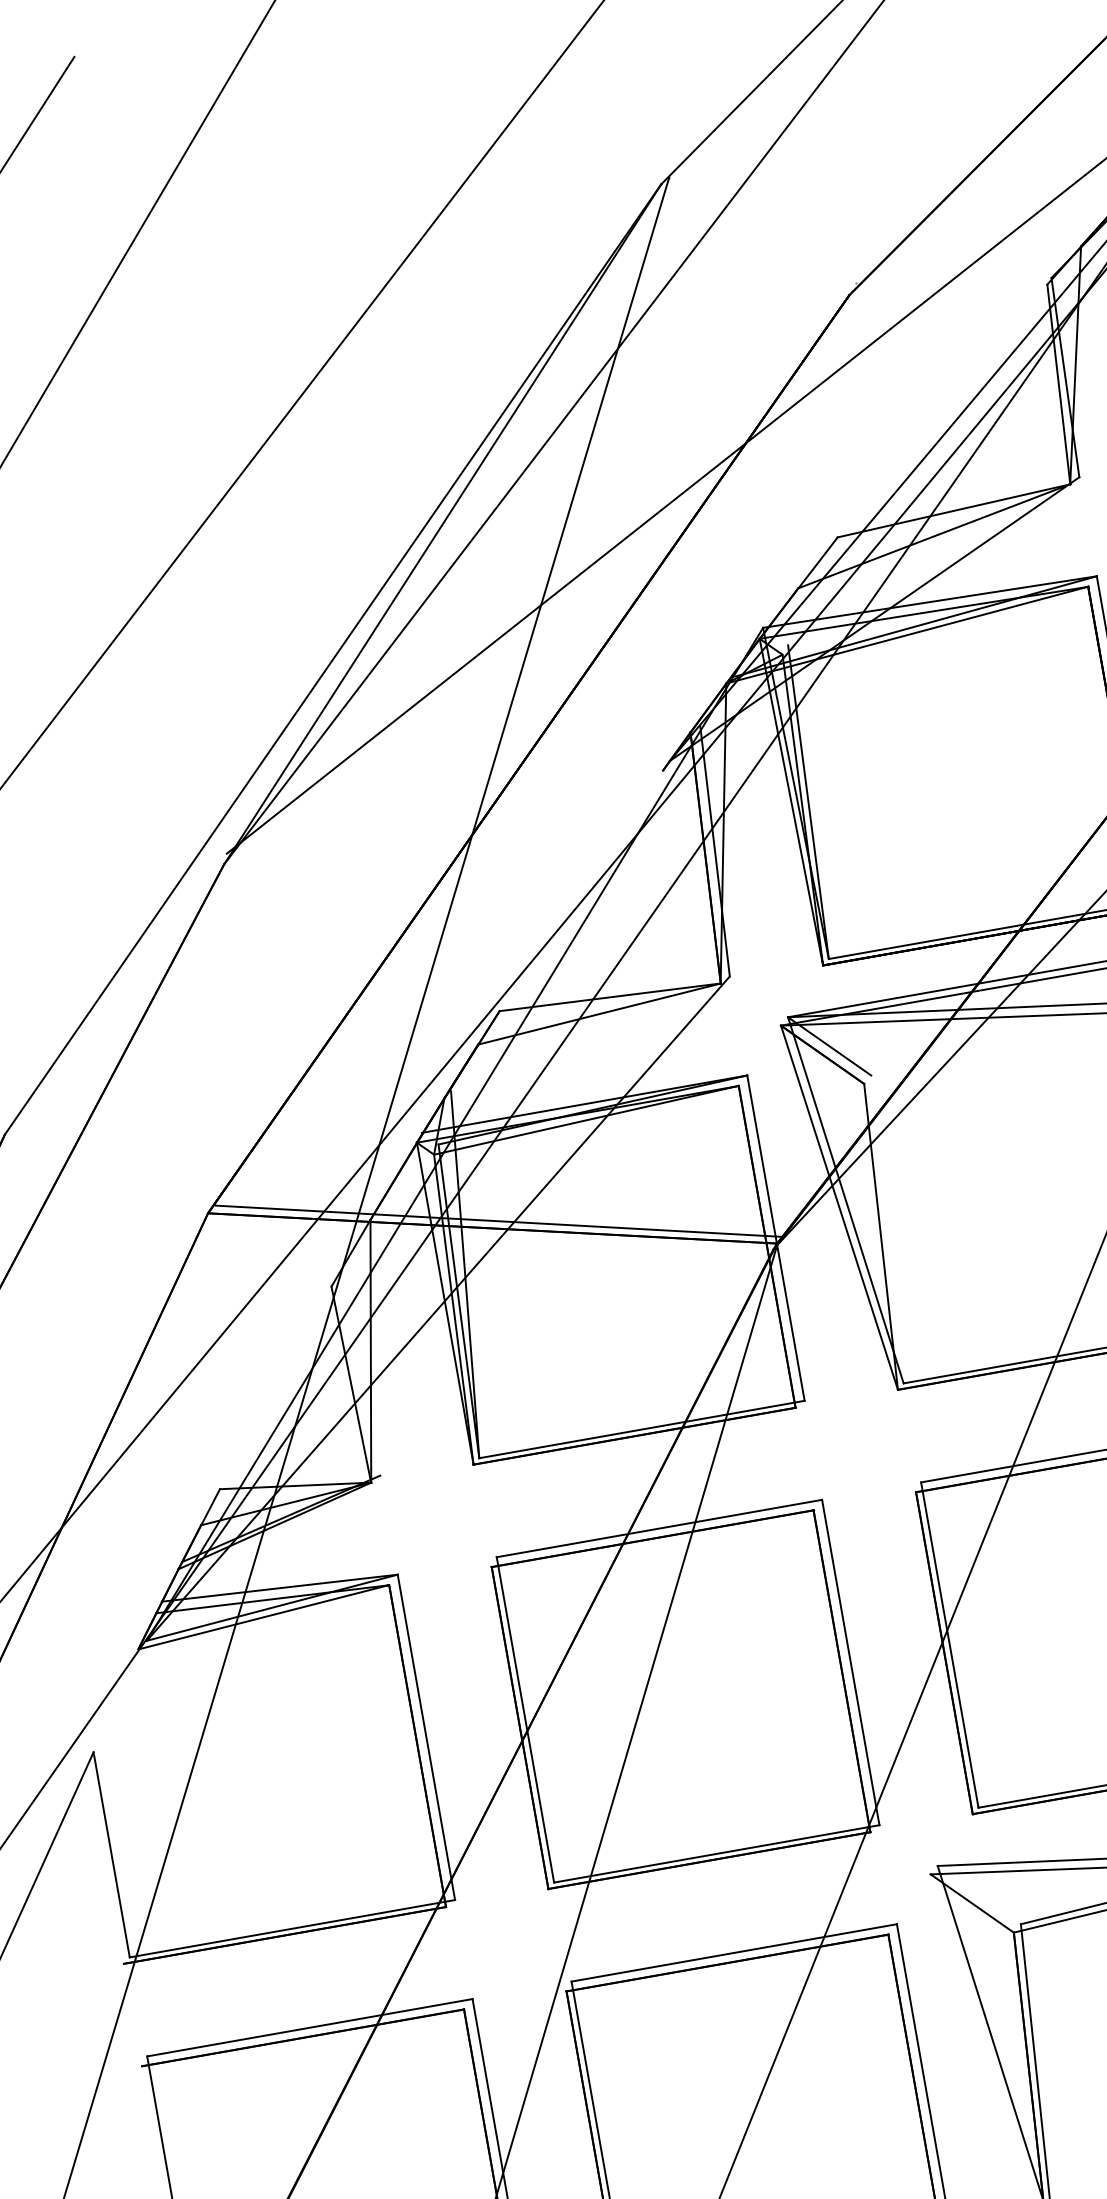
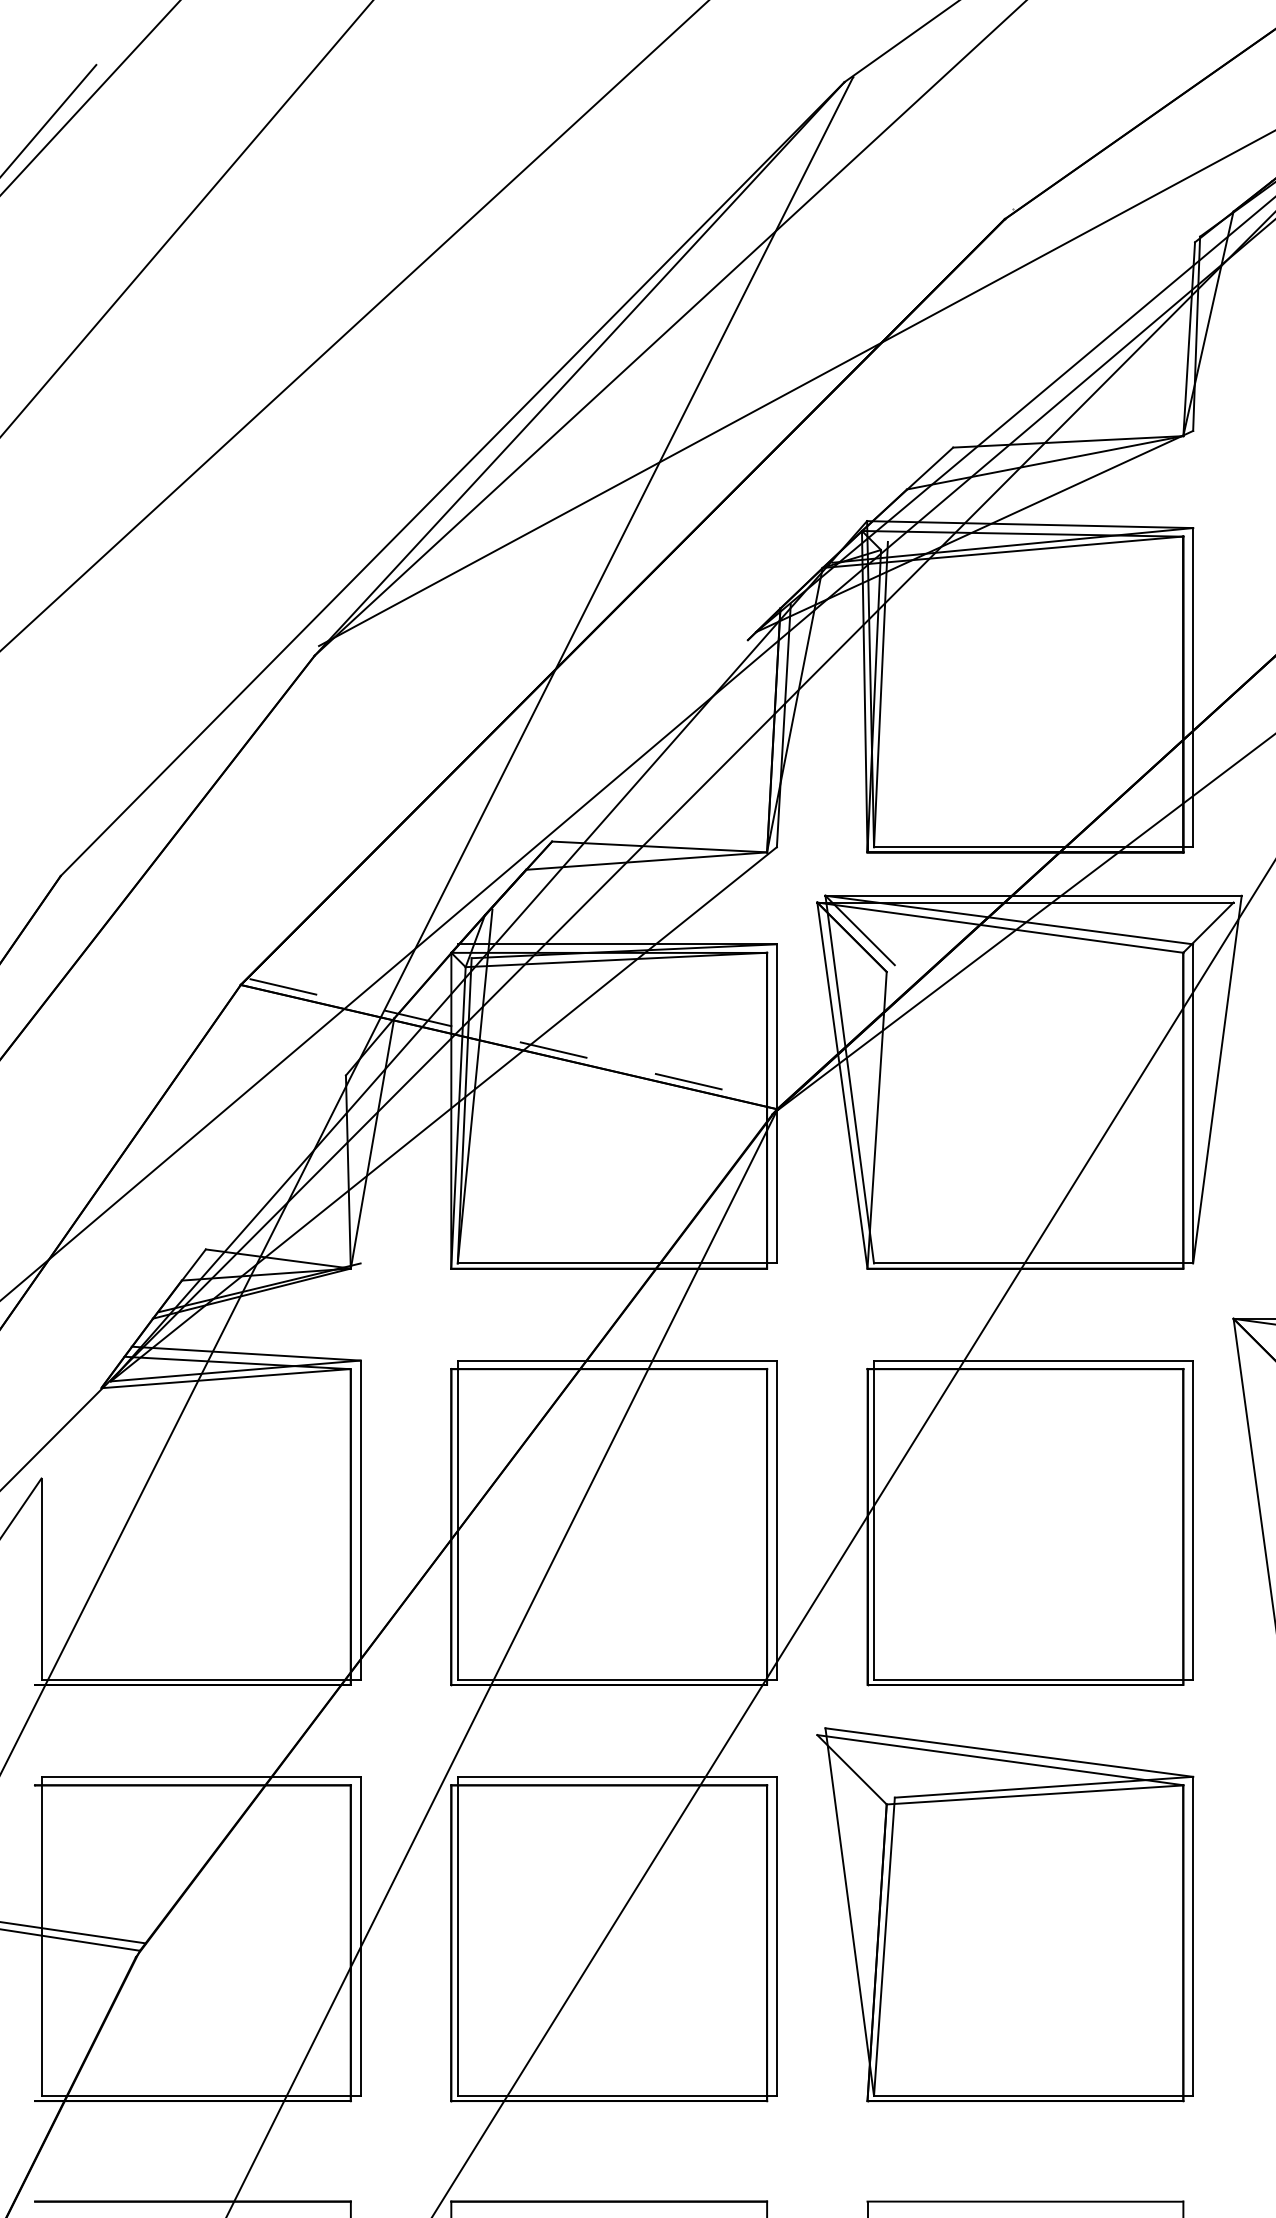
line: (500, 1221) -> (517, 1041), solid -> dashed

